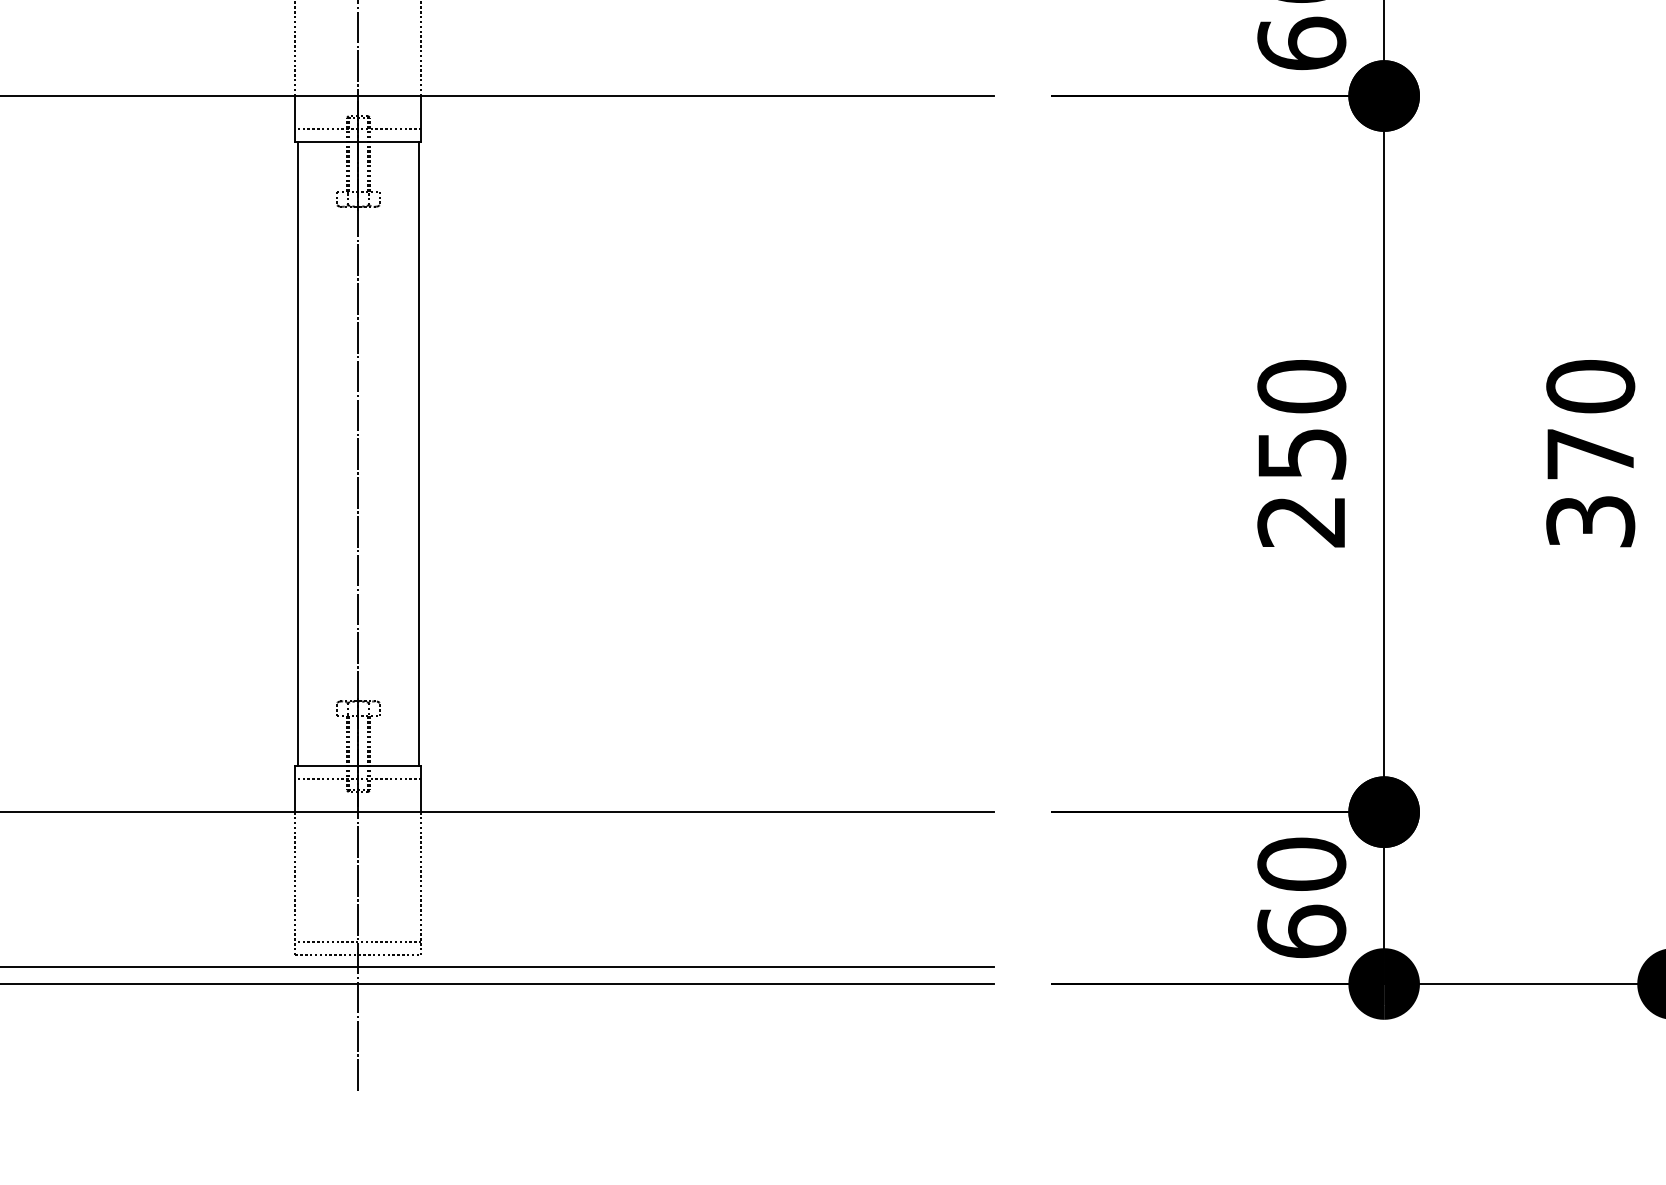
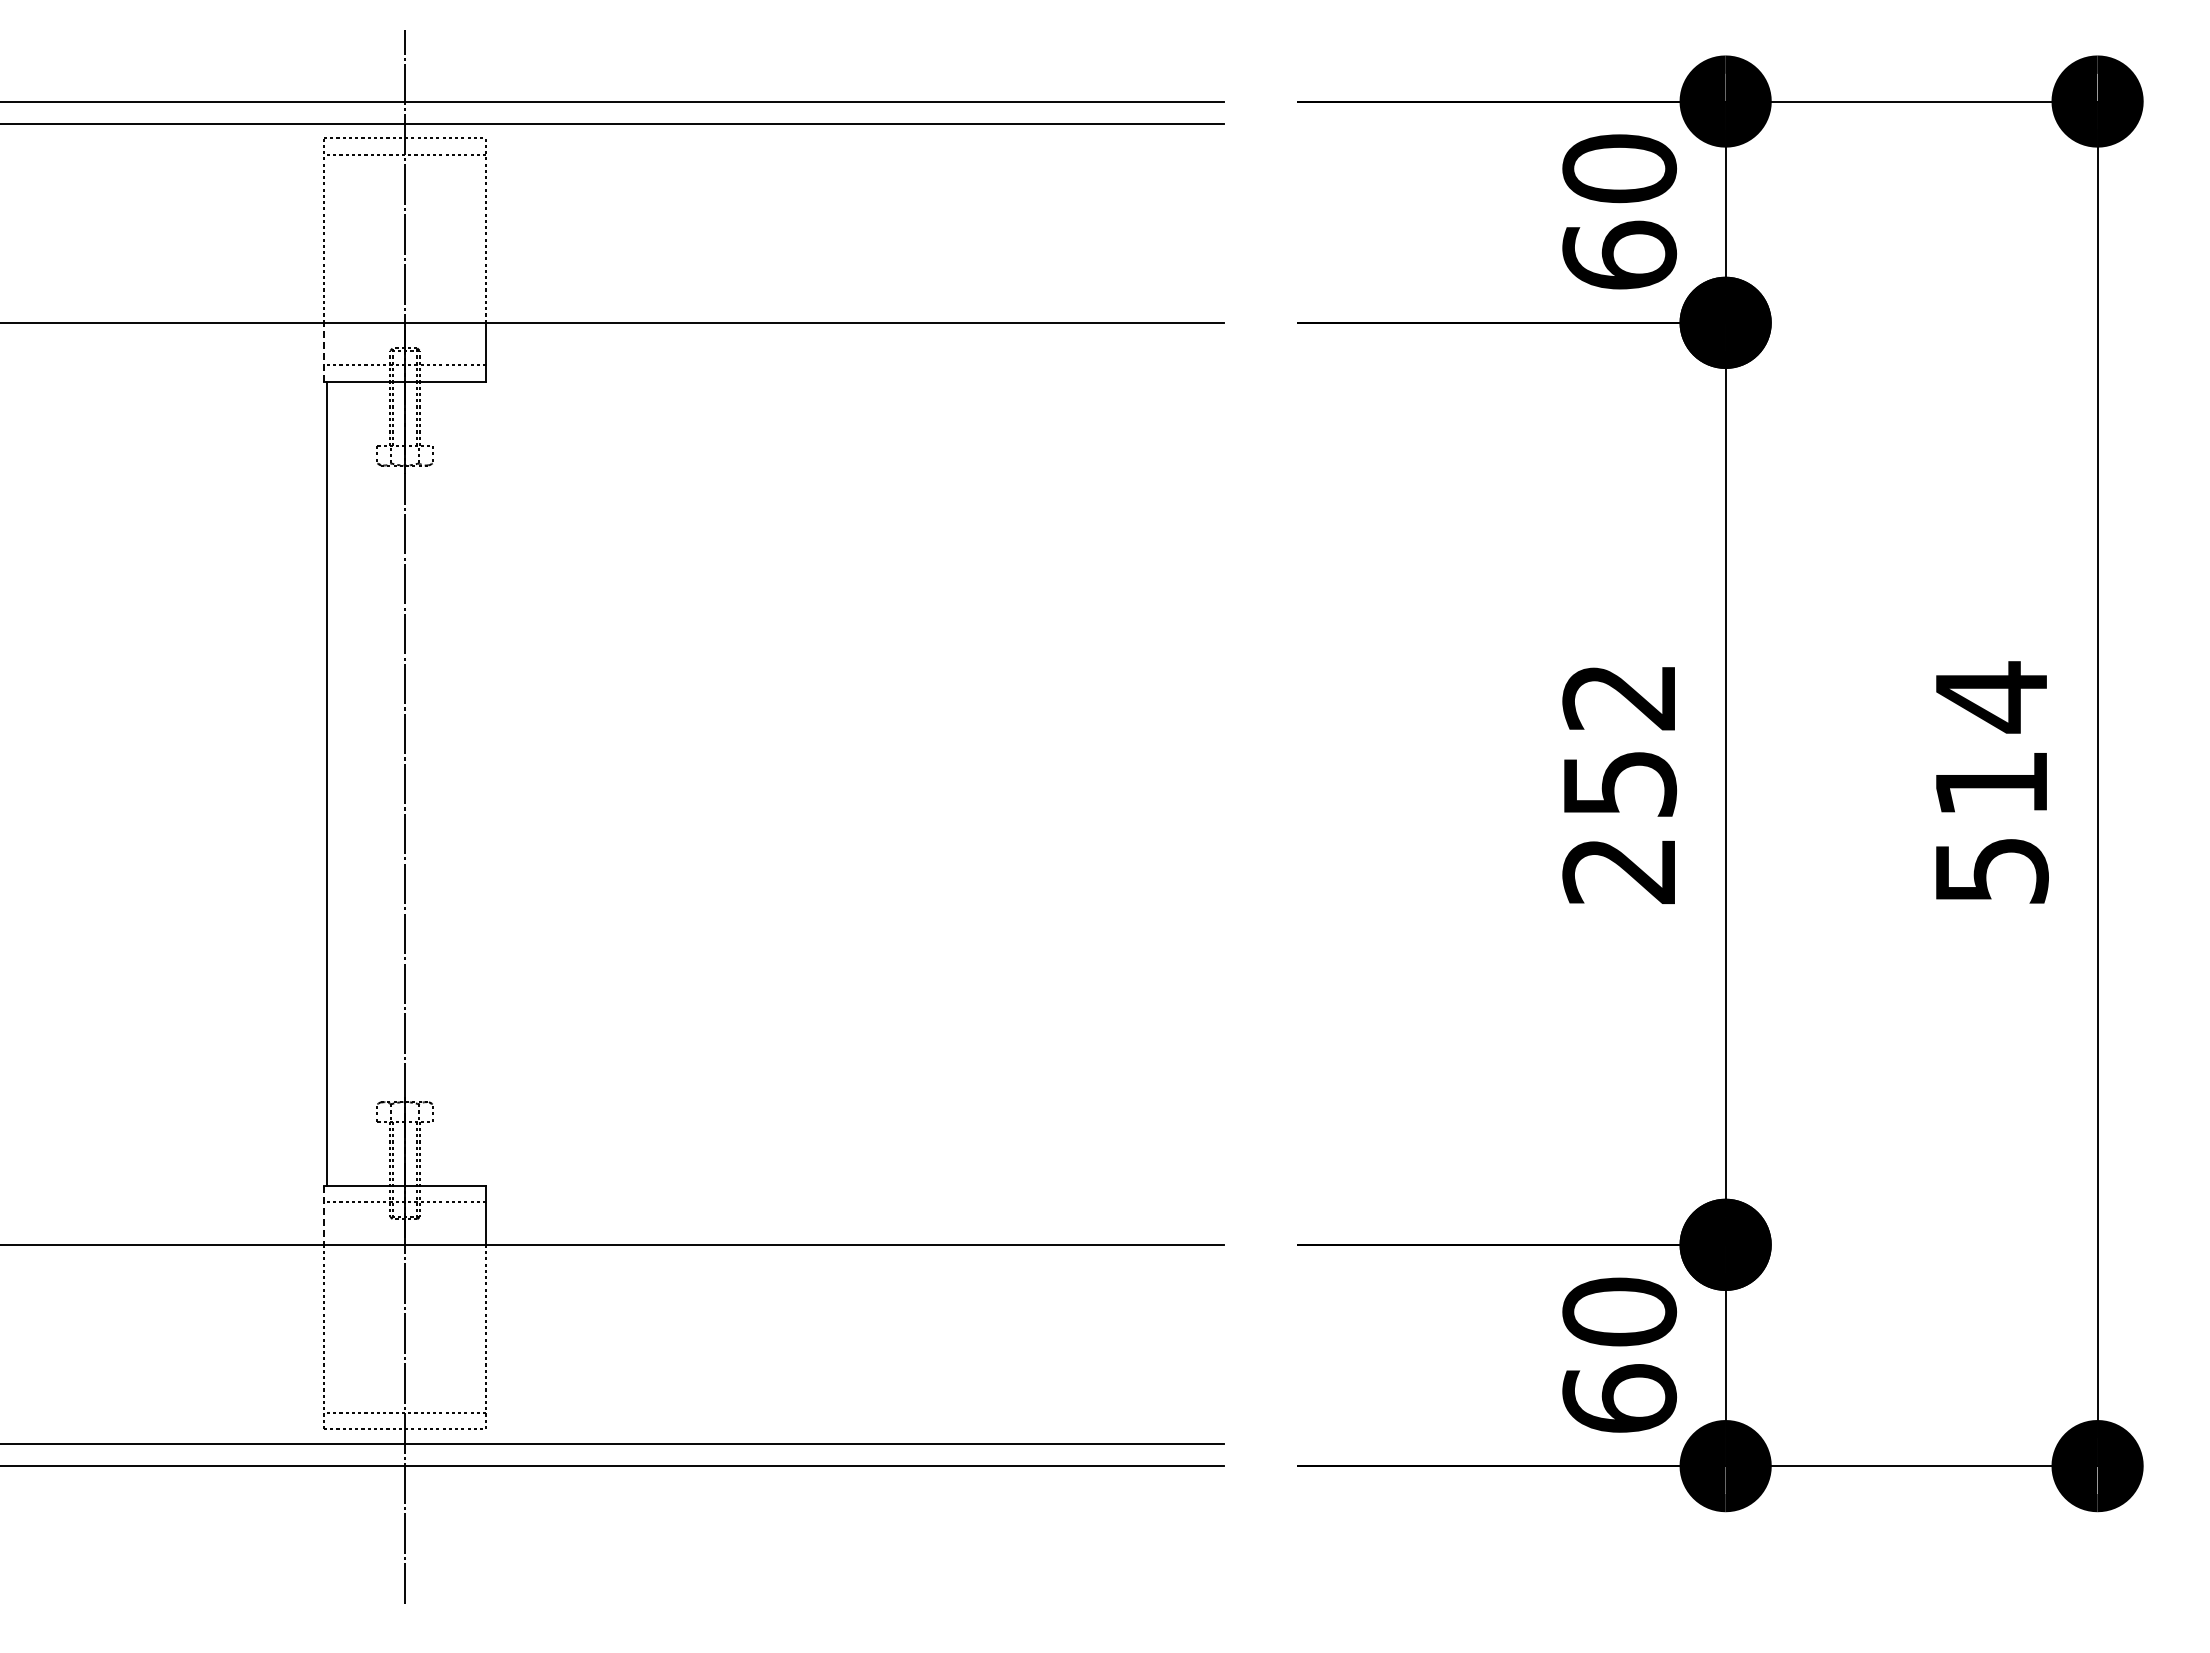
line: (295, 119) -> (323, 352), solid -> dashed
text: (1301, 386) -> (1619, 696), 250 -> 252
line: (419, 453) -> (483, 783), removed
text: (1590, 453) -> (1991, 782), 370 -> 514
line: (295, 789) -> (323, 1215), solid -> dashed

